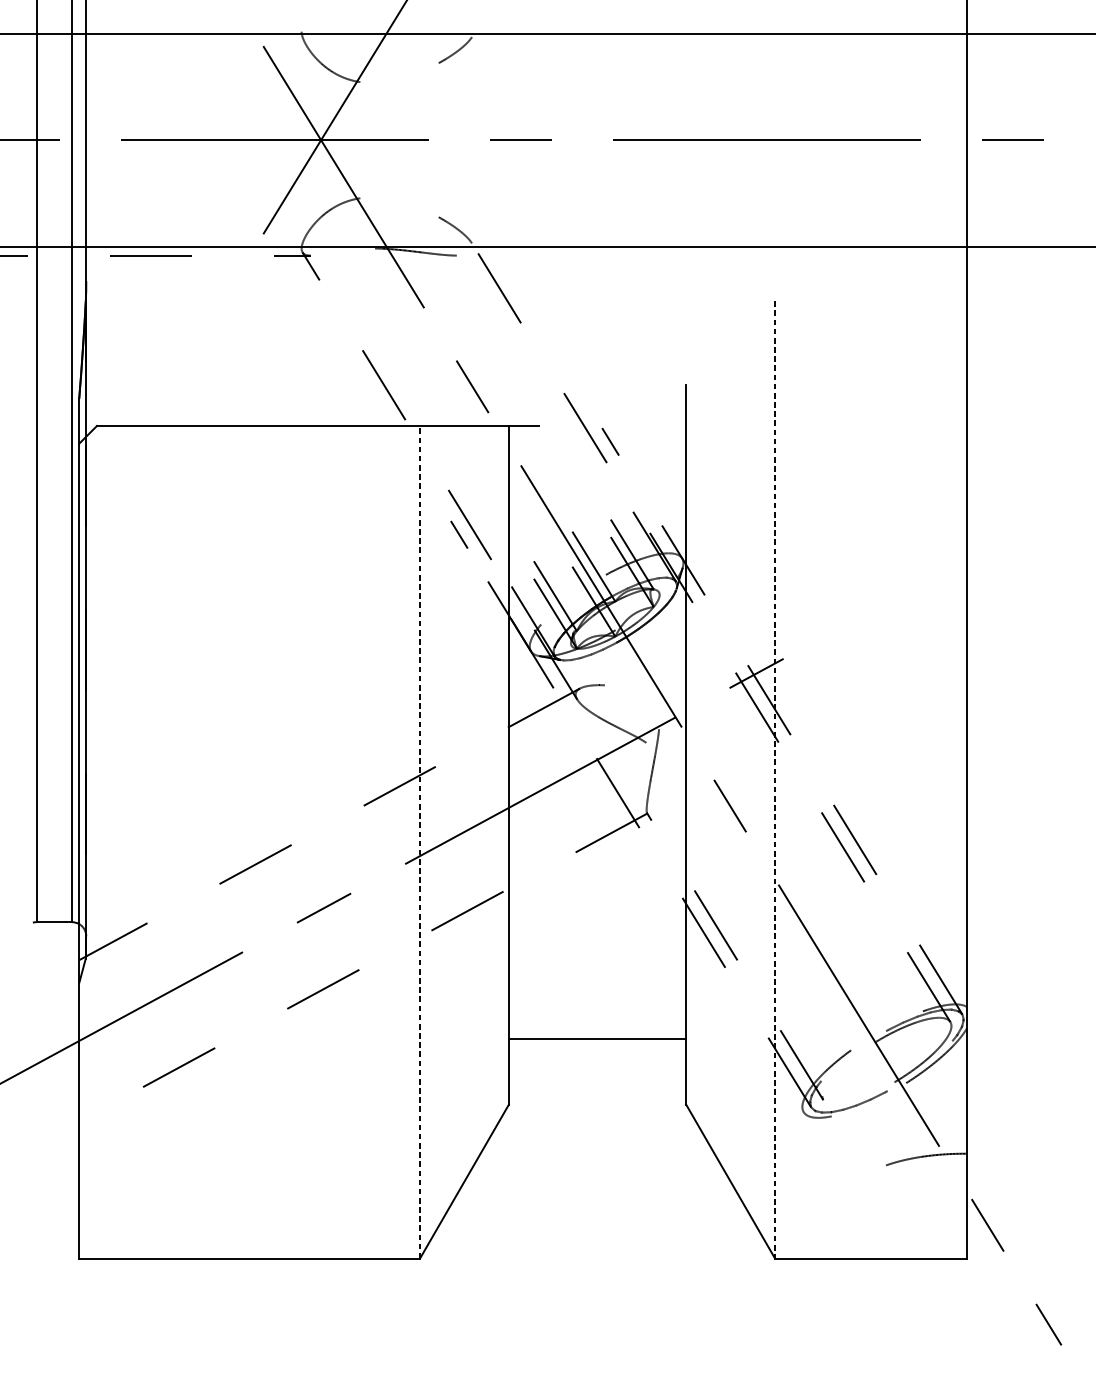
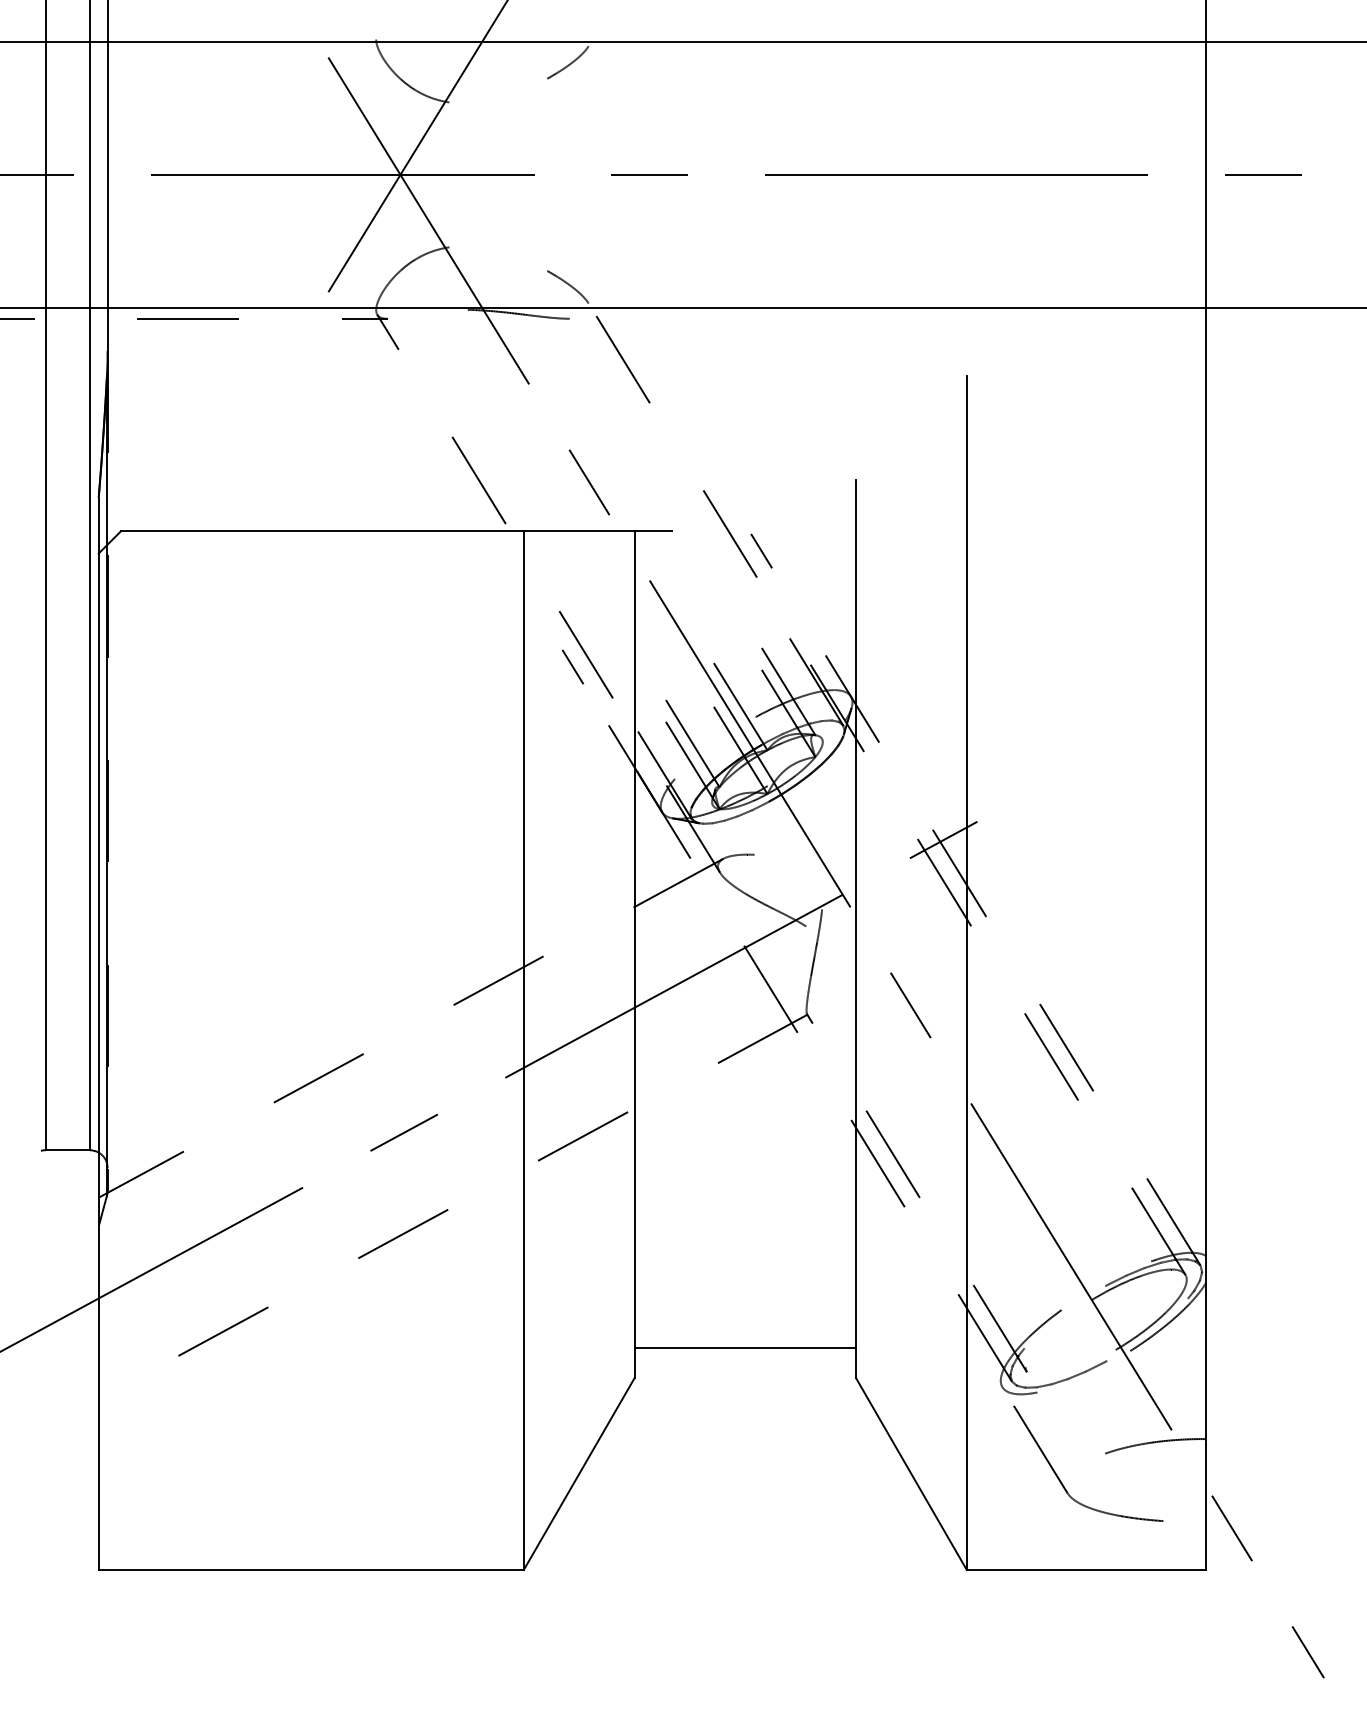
line: (774, 780) -> (966, 973), dashed -> solid
line: (419, 842) -> (523, 1050), dashed -> solid
line: (597, 1038) -> (745, 1348), moved
part: (851, 1188) -> (1062, 1482), added

